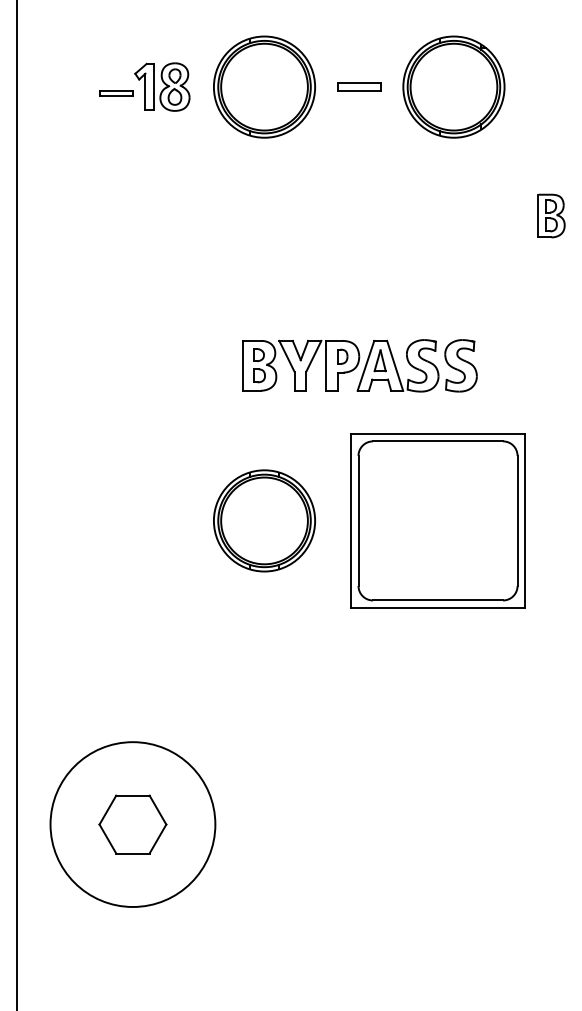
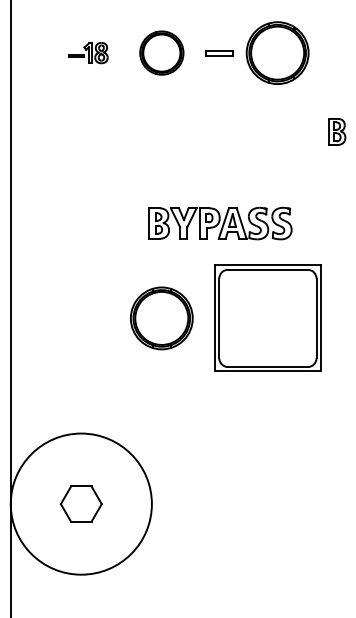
part: (144, 86) -> (88, 52), size x0.7
part: (264, 86) -> (161, 52), size x0.7
circle: (131, 823) -> (80, 503), size x1.4

